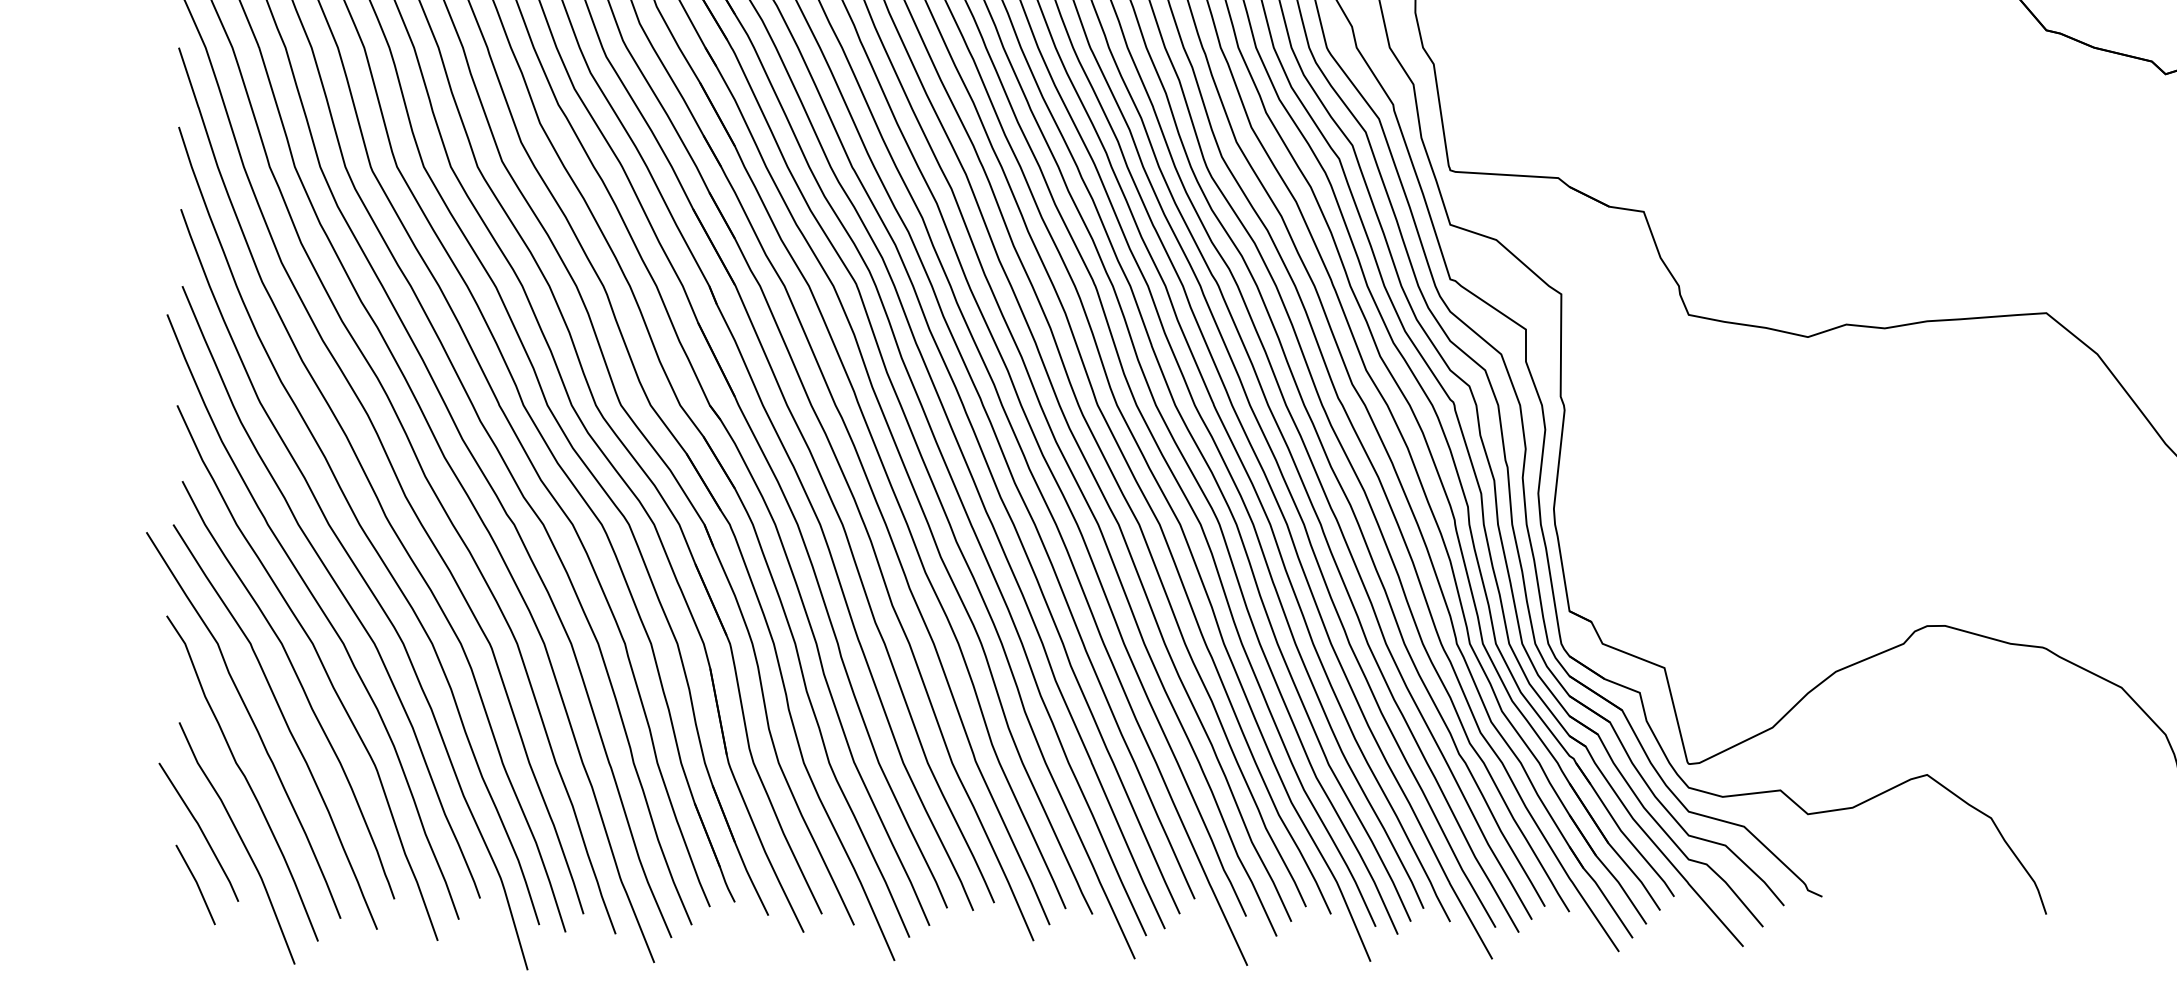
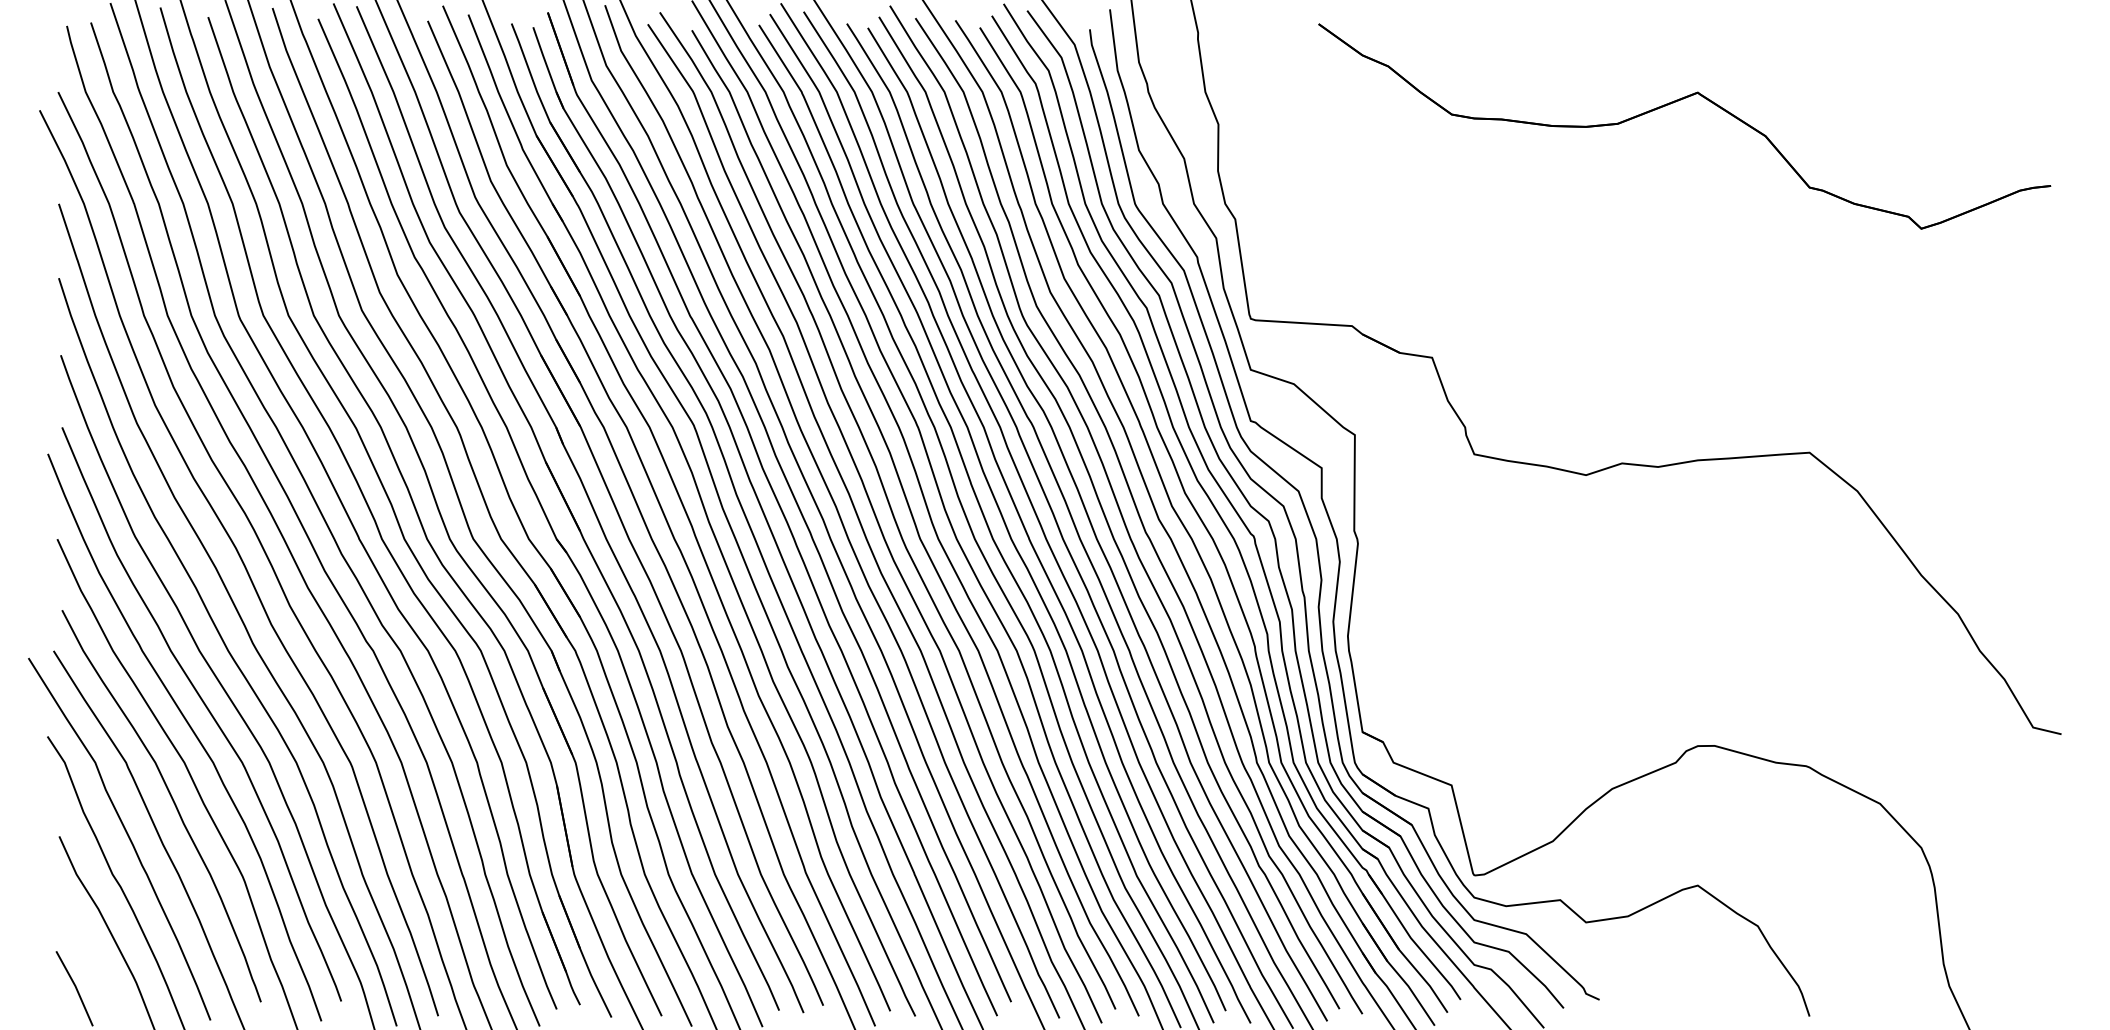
line: (200, 831) -> (79, 938), removed

